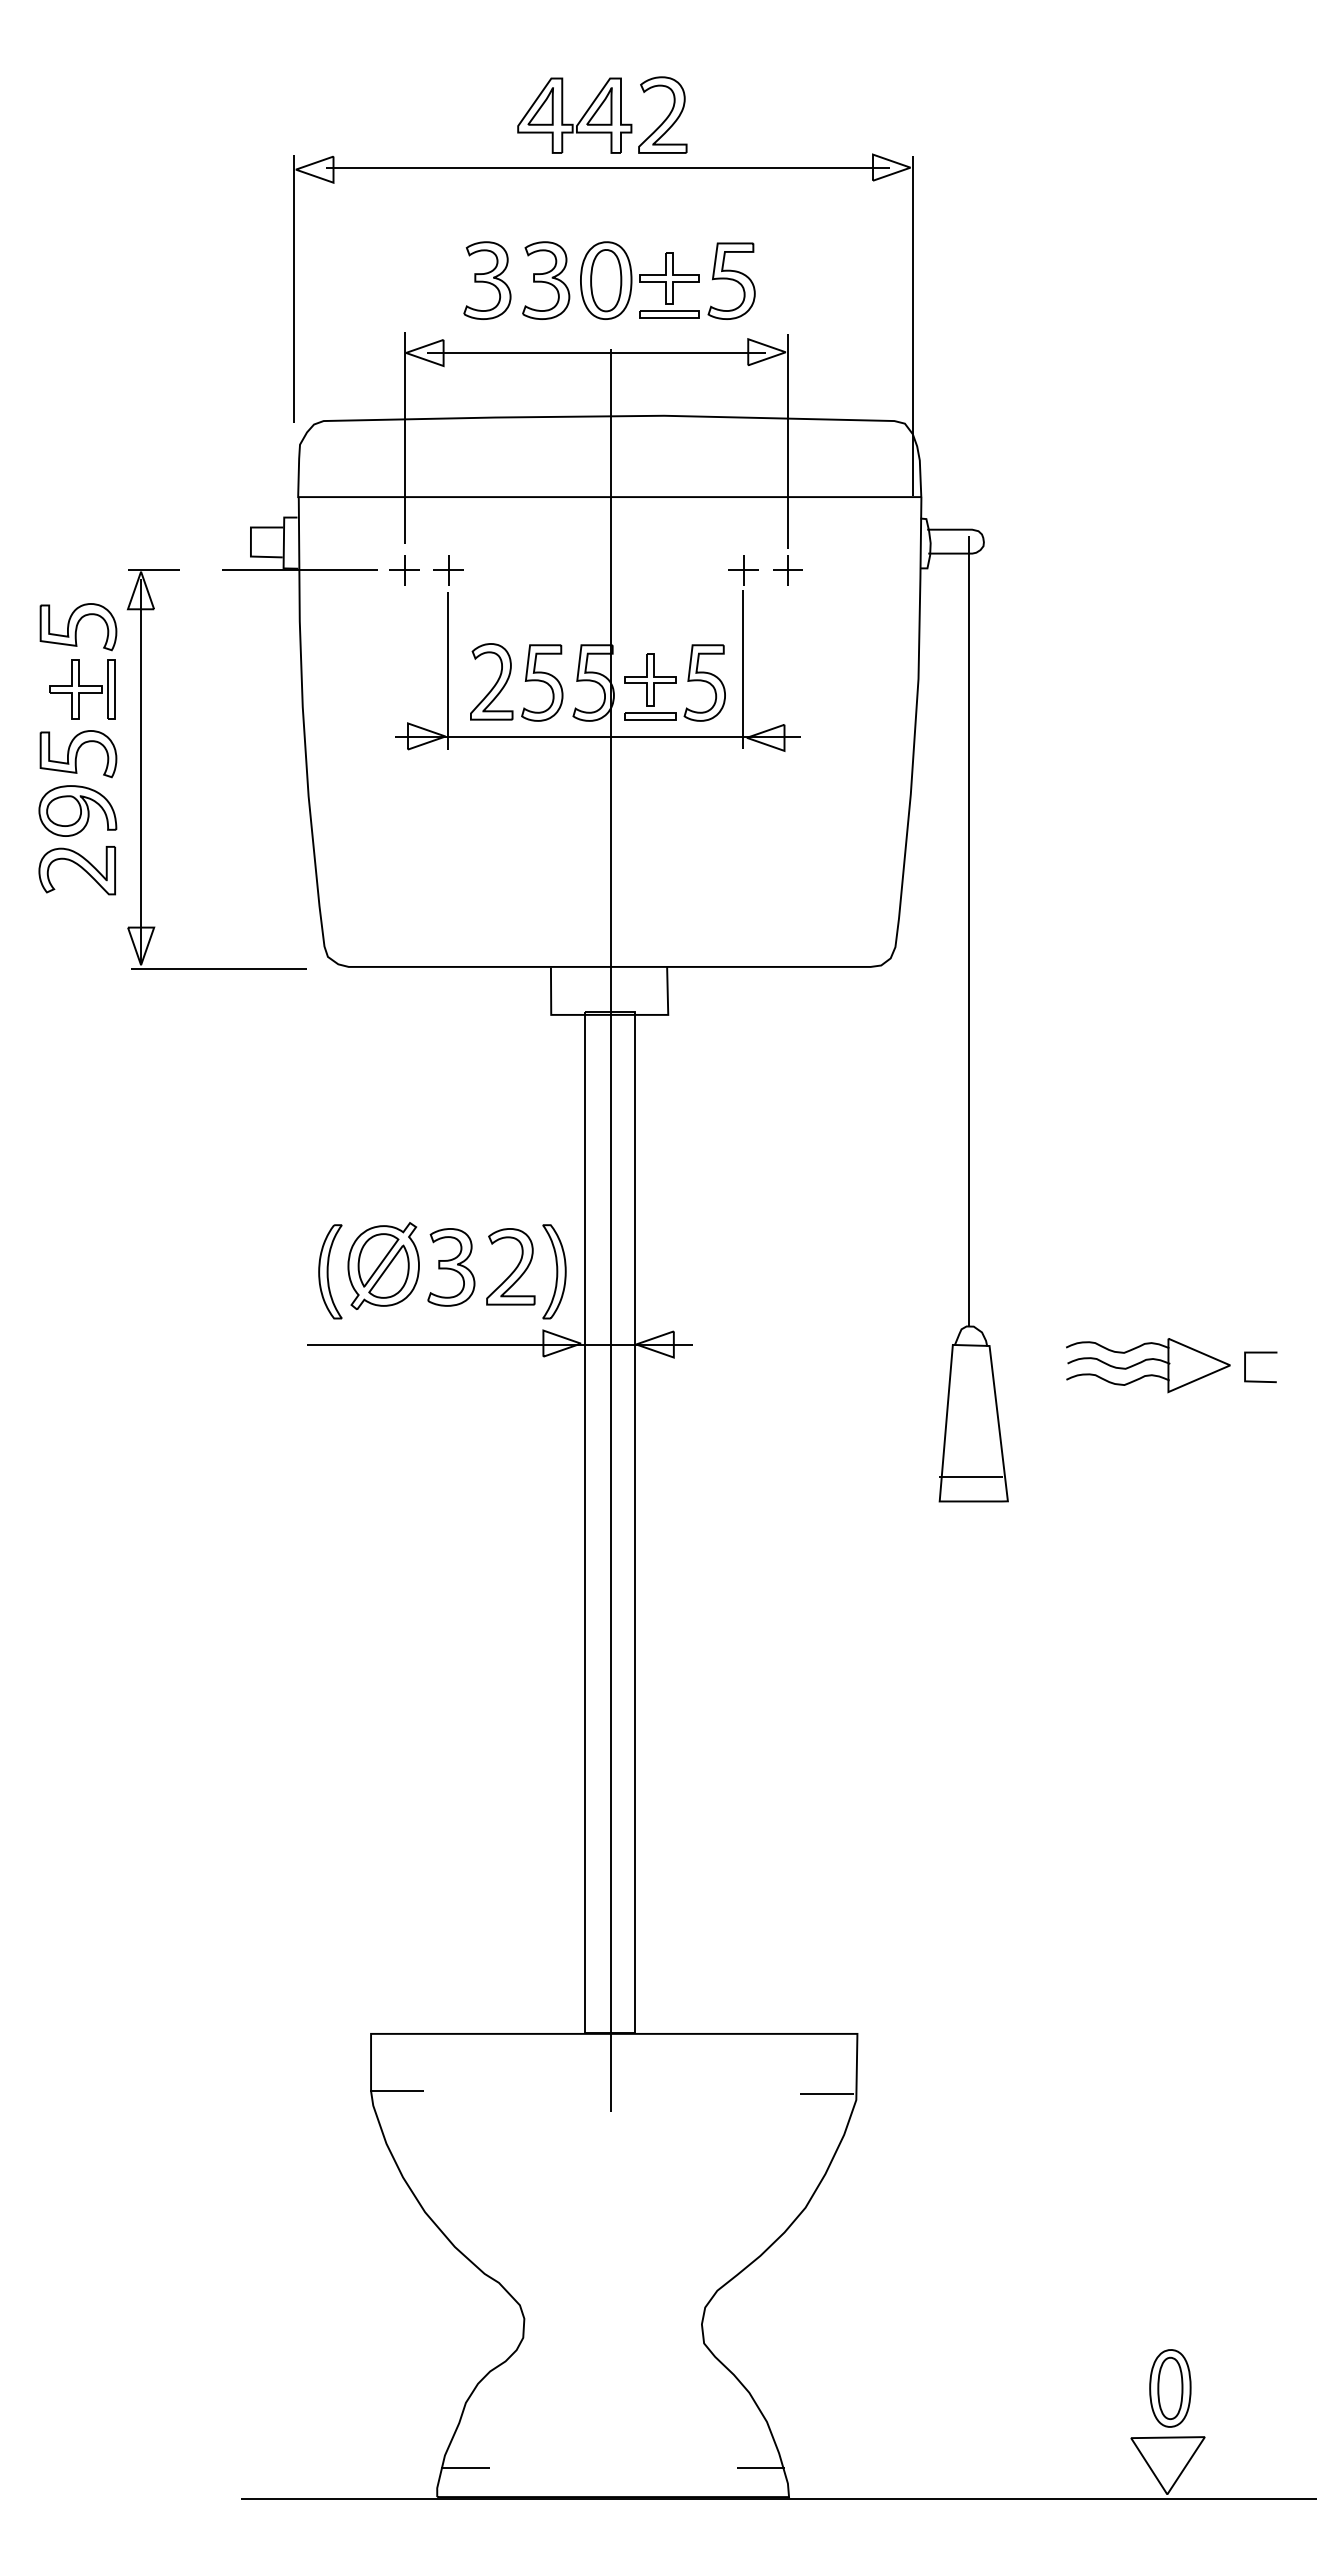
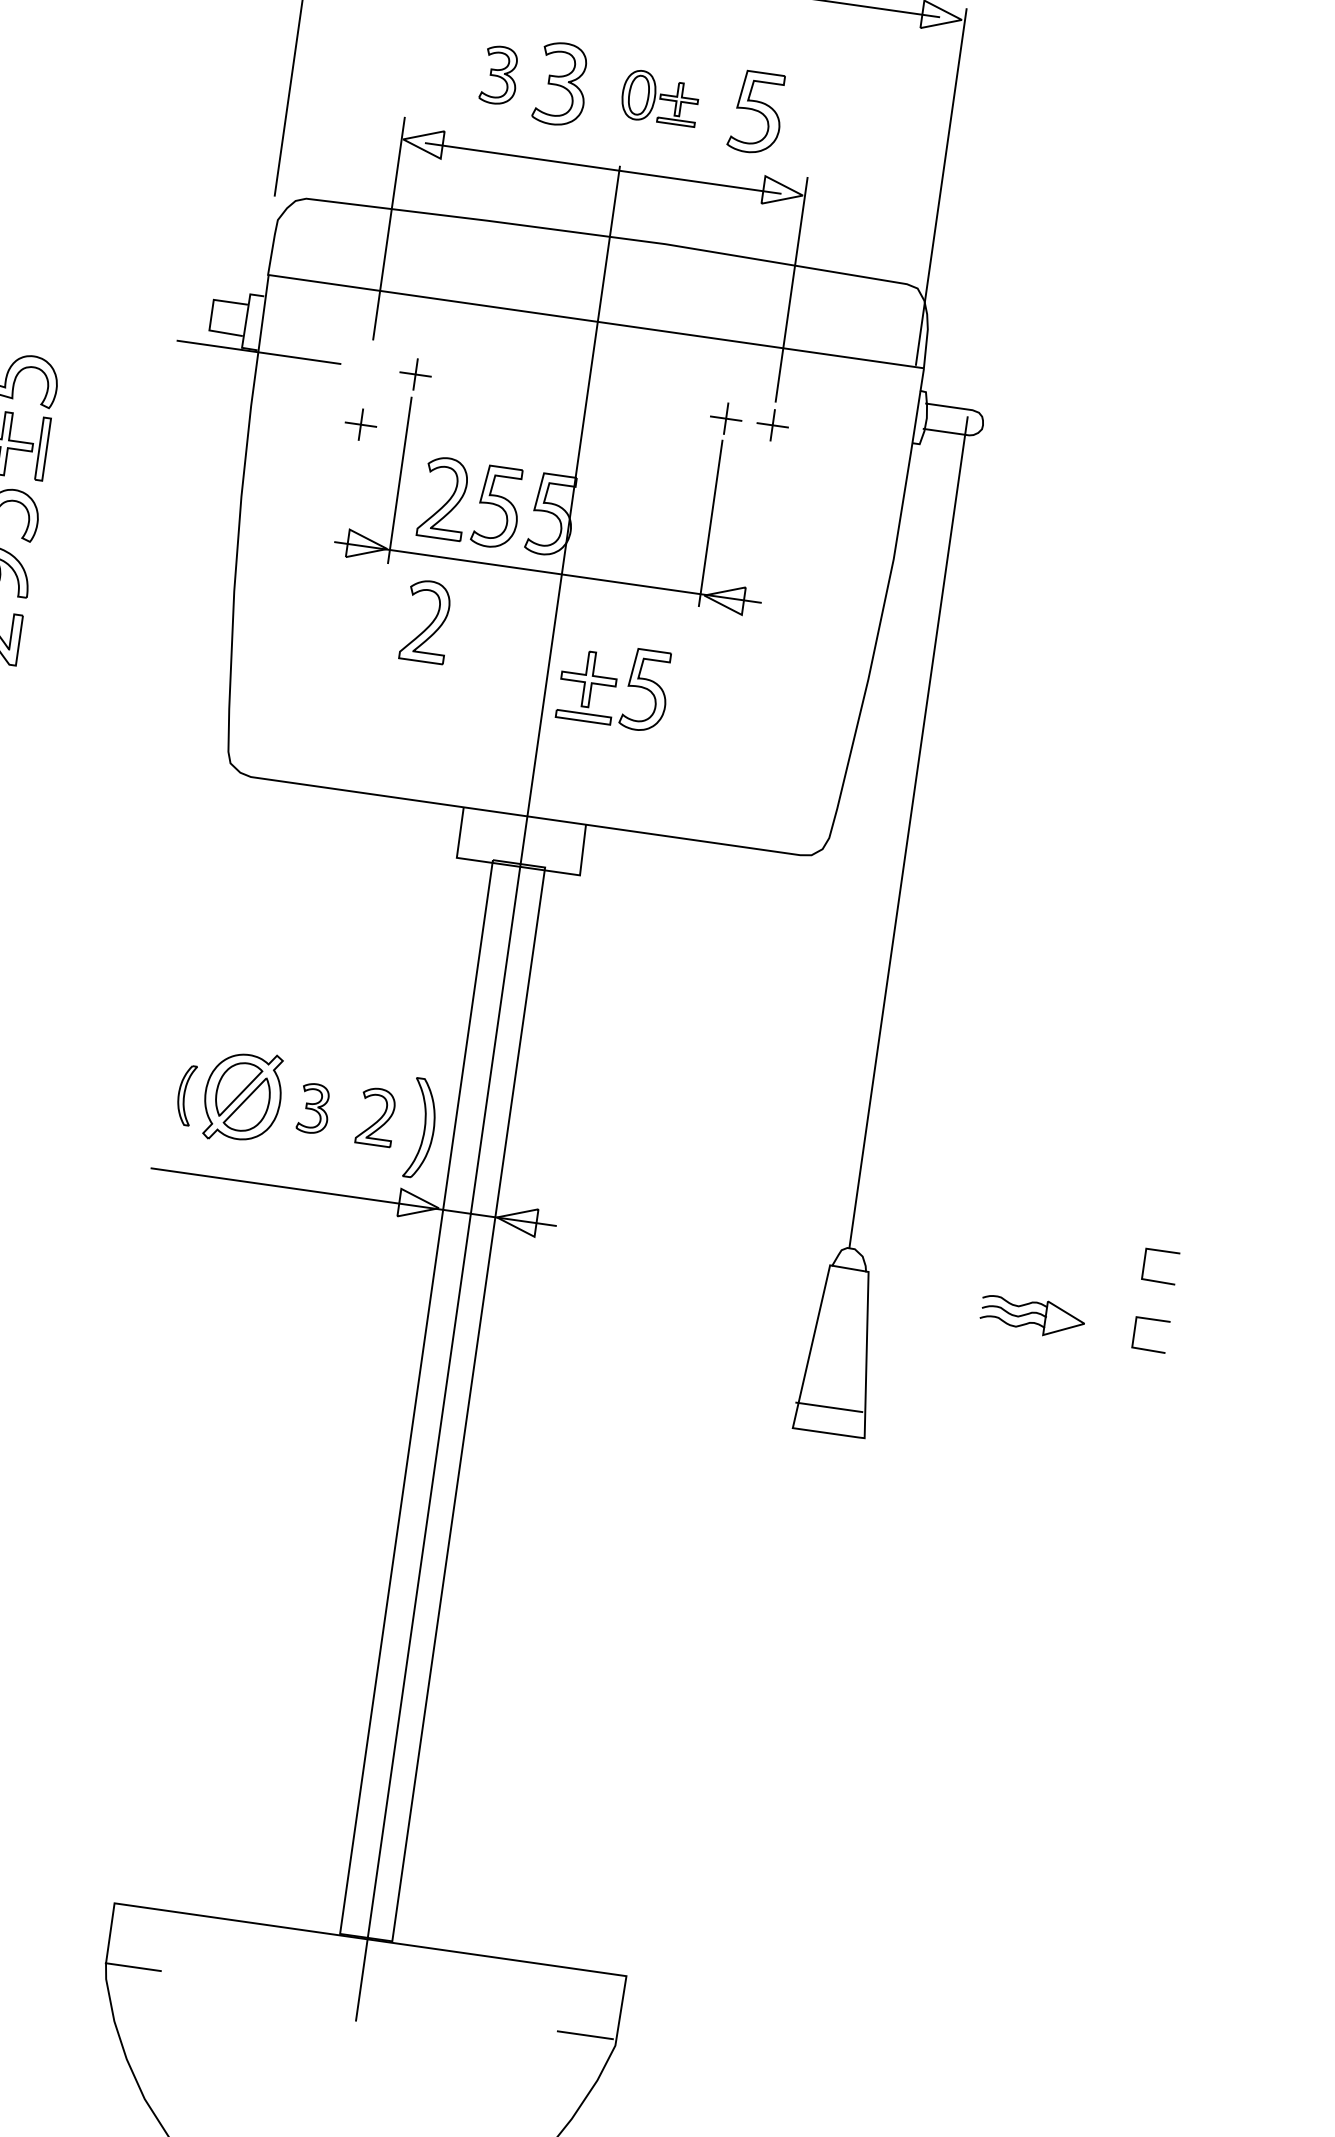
part: (487, 280) -> (499, 75), size x0.7
part: (639, 280) -> (659, 98), size x0.6
part: (404, 570) -> (360, 424), moved
part: (674, 682) -> (613, 685), moved
part: (141, 769) -> (62, 538), removed
part: (491, 798) -> (426, 621), added
part: (510, 1266) -> (376, 1116), size x0.7
part: (451, 1267) -> (314, 1108), size x0.6
part: (330, 1271) -> (186, 1094), size x0.6
curve: (1260, 1315) -> (1158, 1280), added
part: (1148, 1365) -> (1032, 1316), size x0.6

